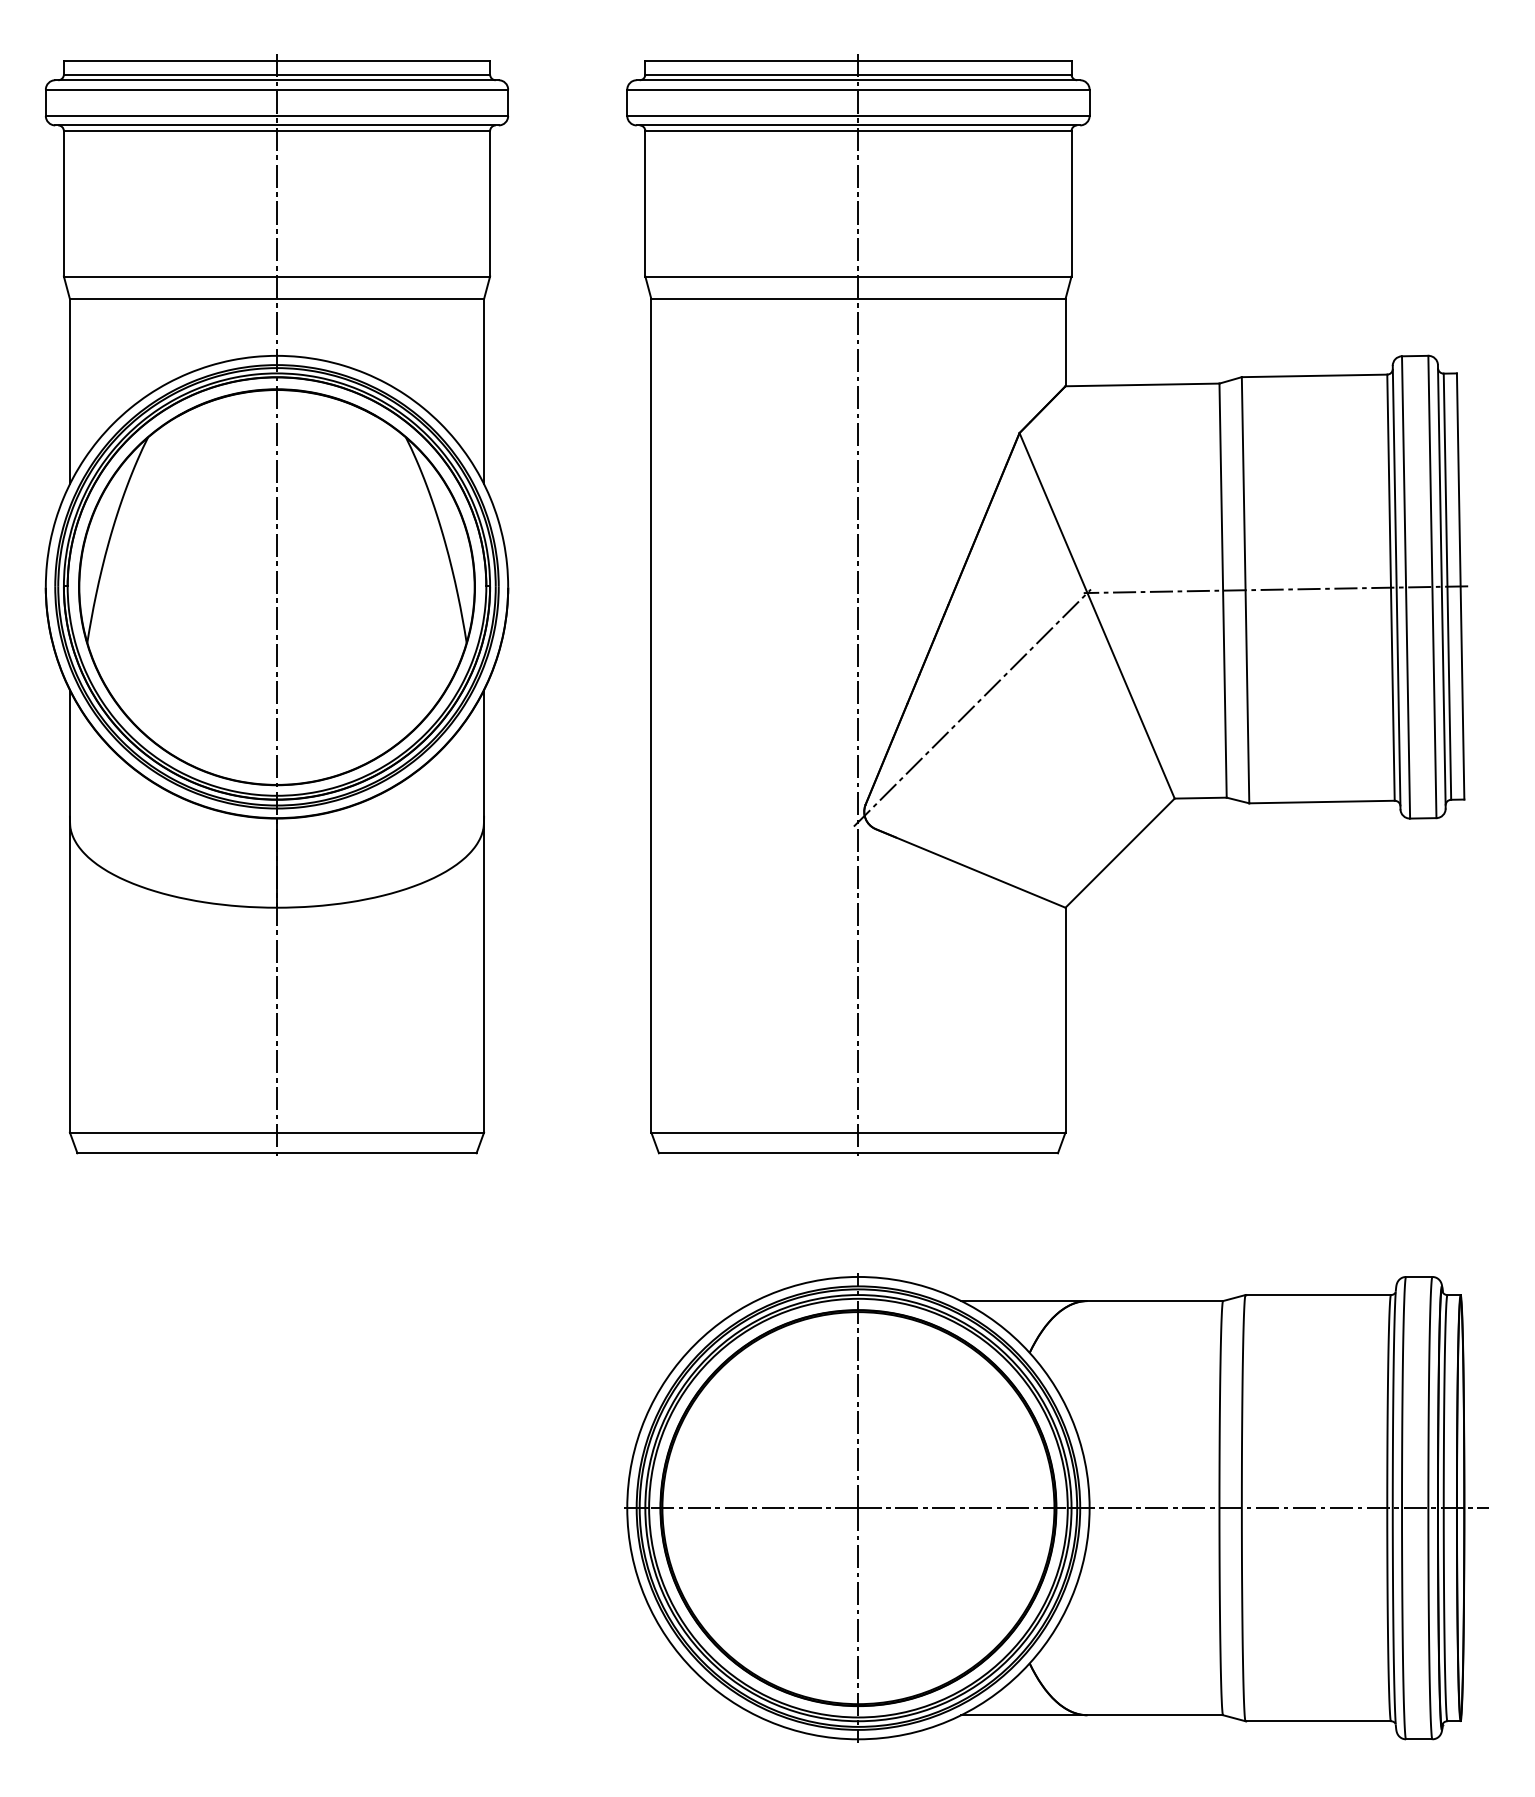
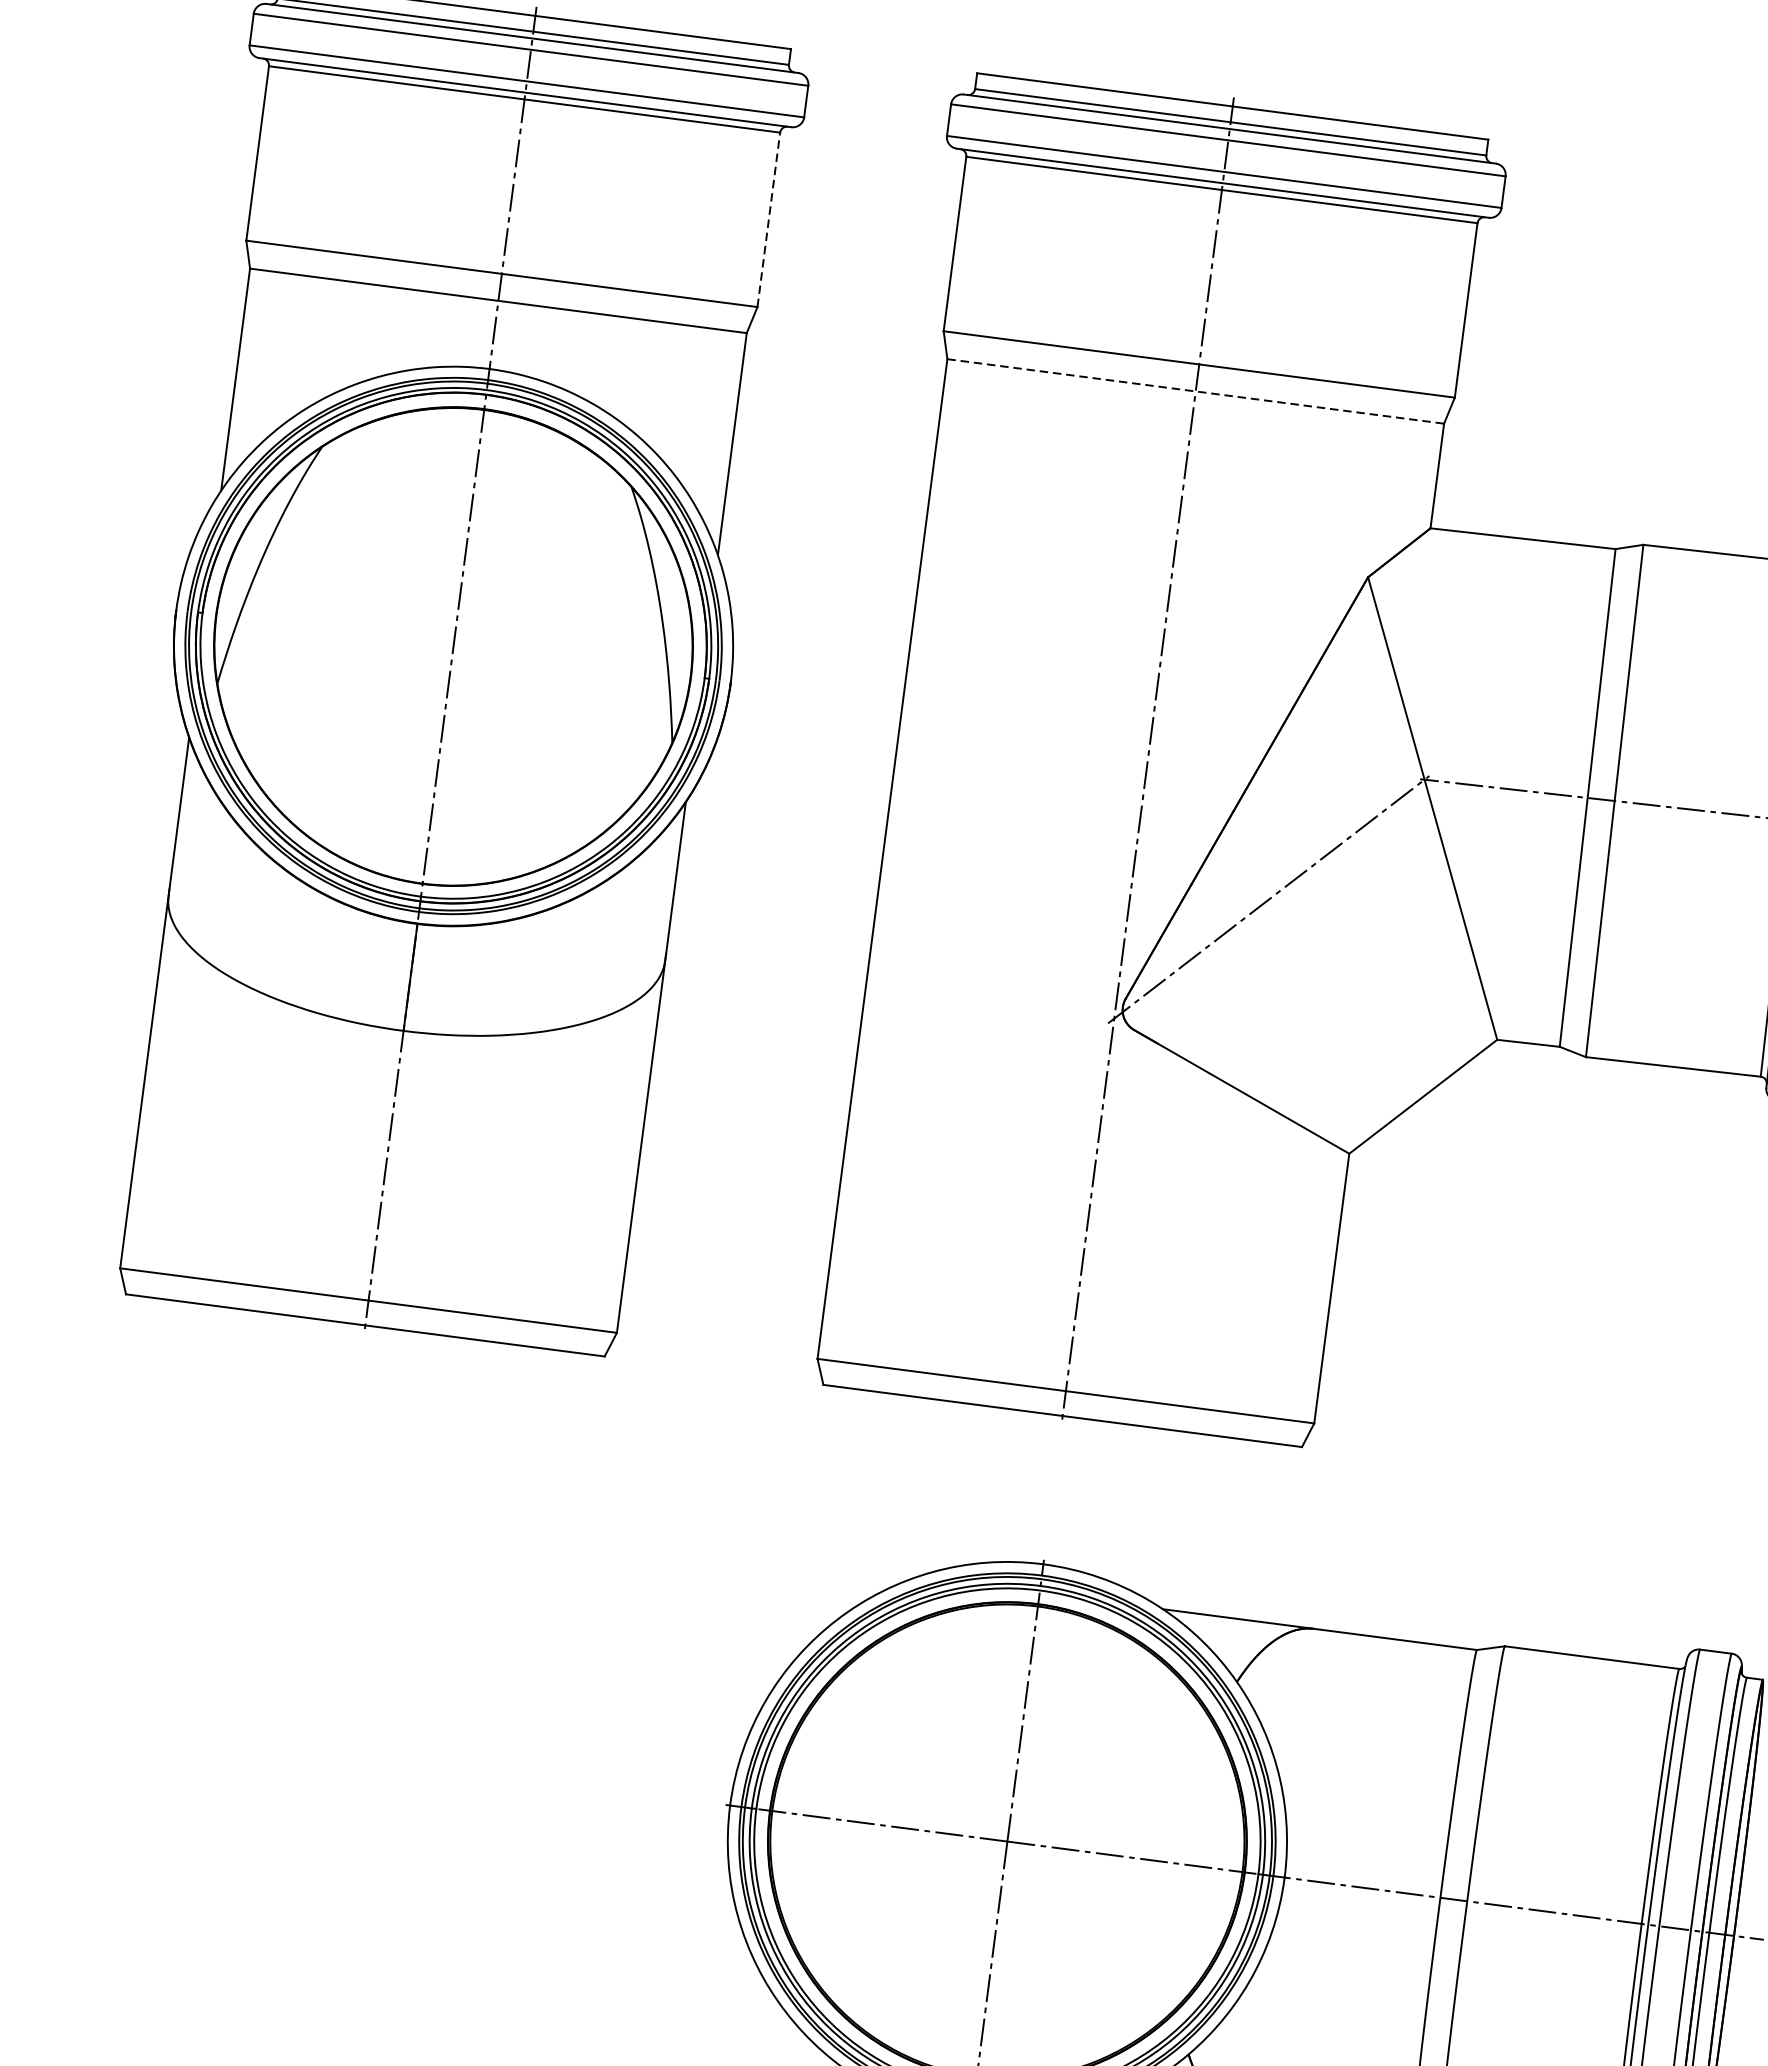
line: (490, 203) -> (769, 219), solid -> dashed
line: (858, 299) -> (1195, 392), solid -> dashed

